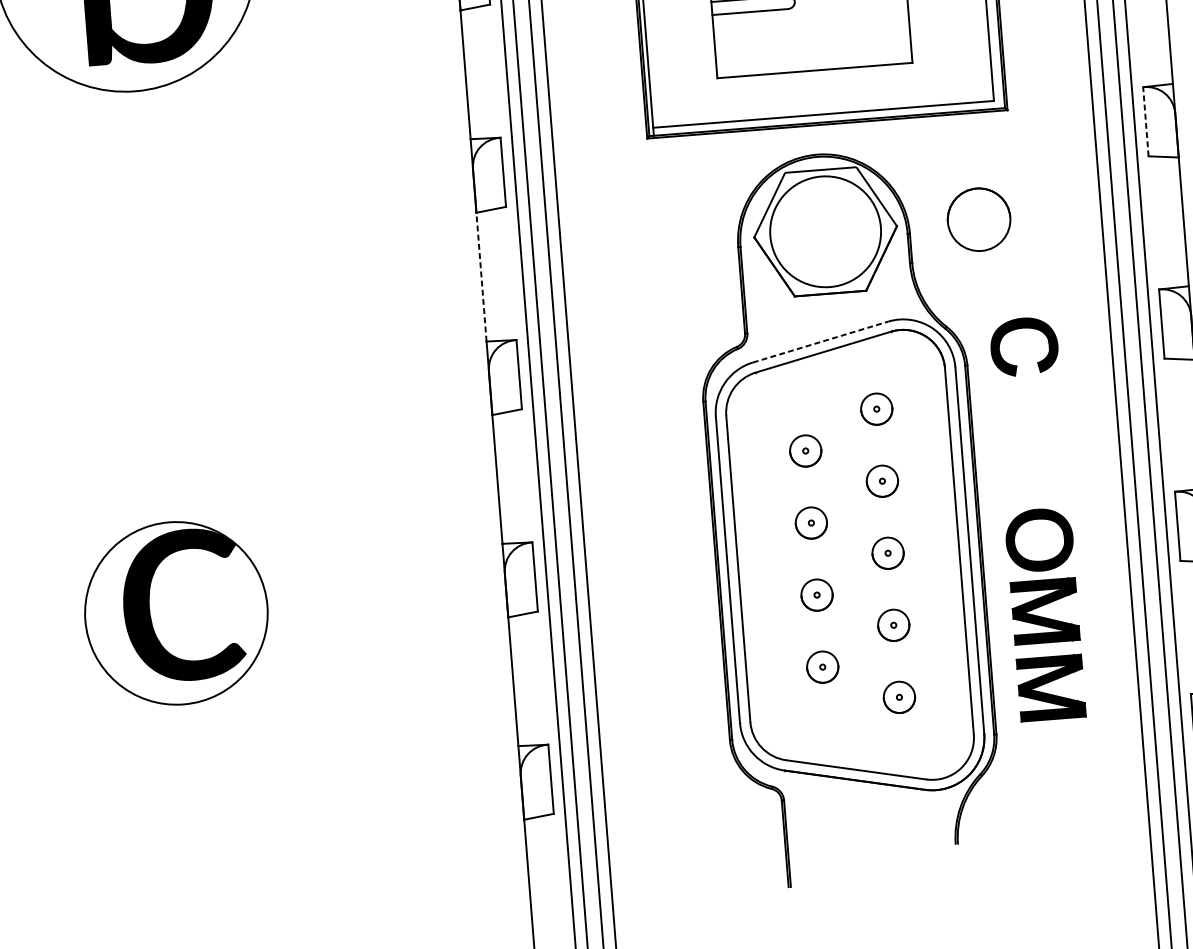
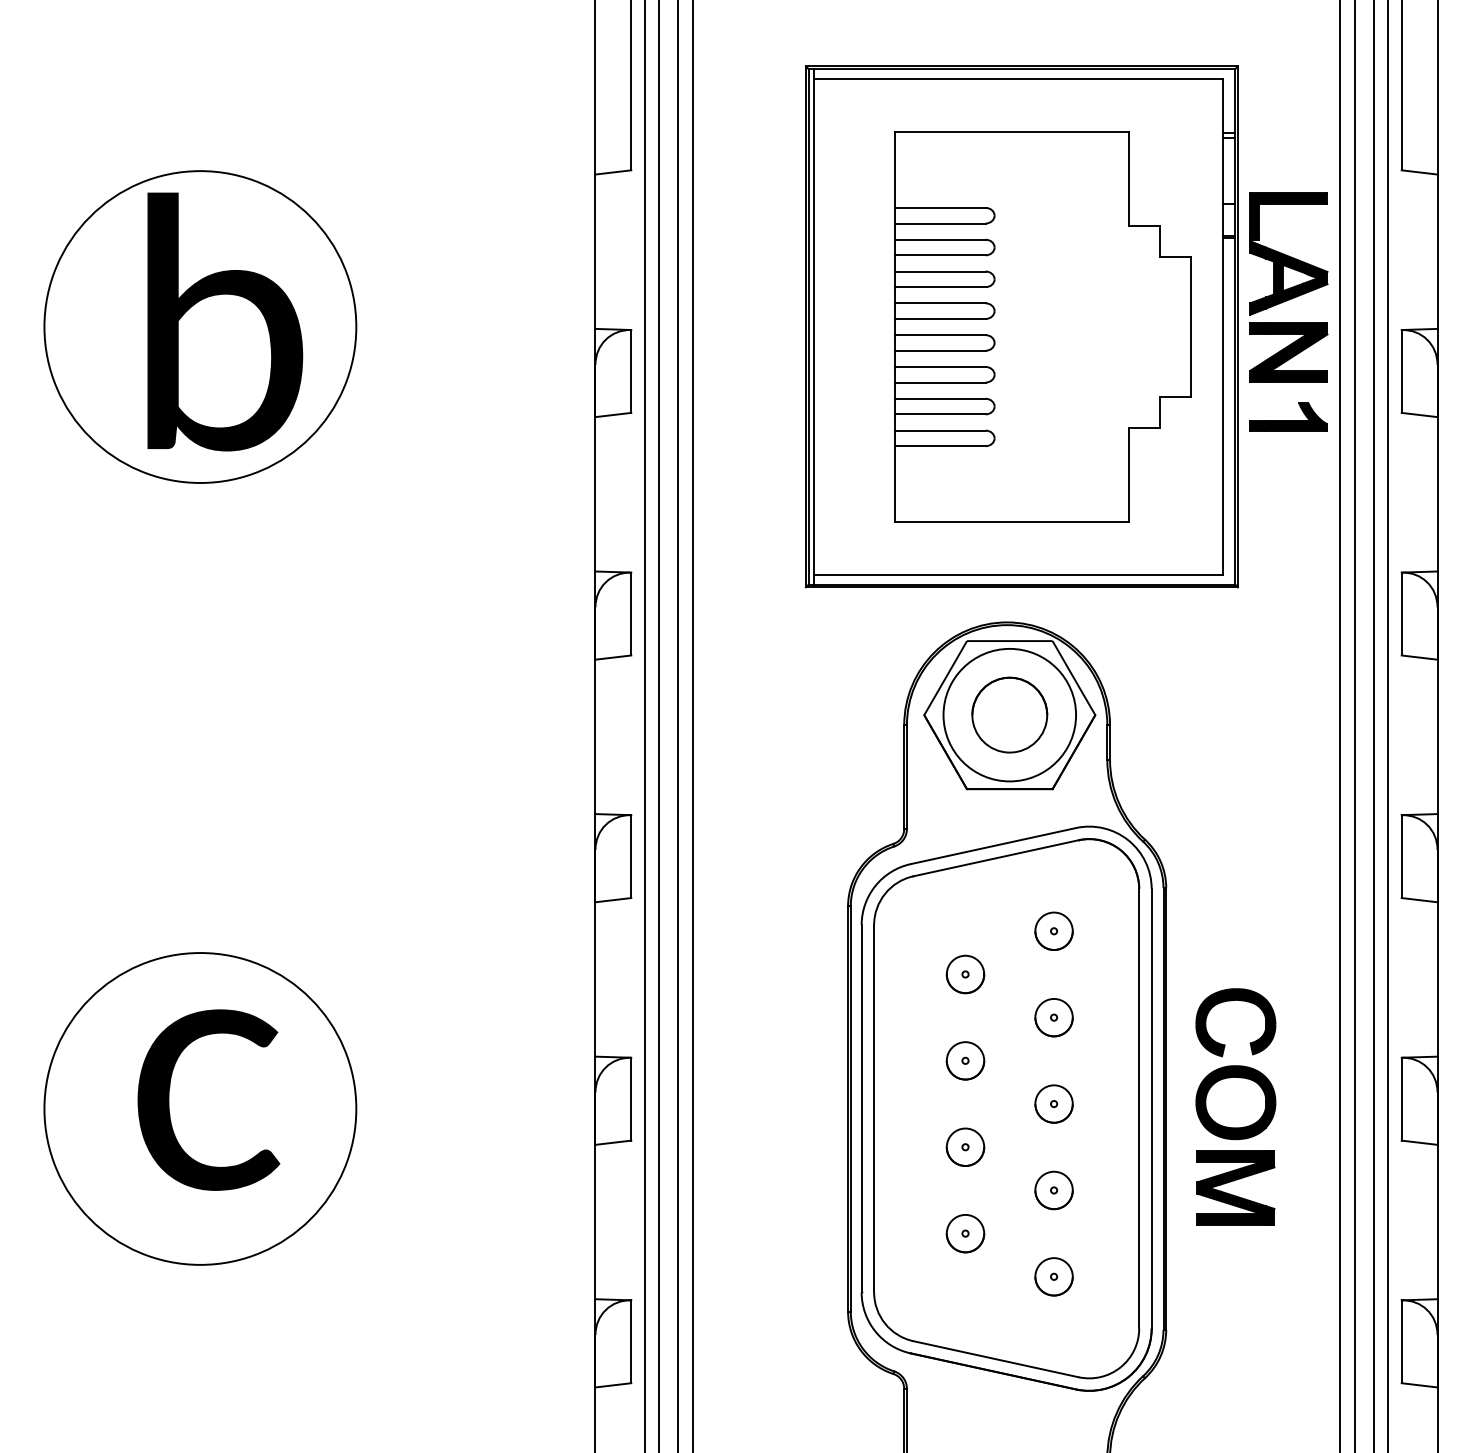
line: (1145, 121) -> (1401, 613), dashed -> solid
part: (978, 219) -> (1009, 714), moved
line: (481, 276) -> (595, 736), dashed -> solid
part: (1019, 329) -> (1231, 1001), moved
line: (820, 342) -> (993, 846), dashed -> solid
circle: (176, 613) -> (200, 1108), size x1.43
part: (1049, 682) -> (1234, 1273), removed

